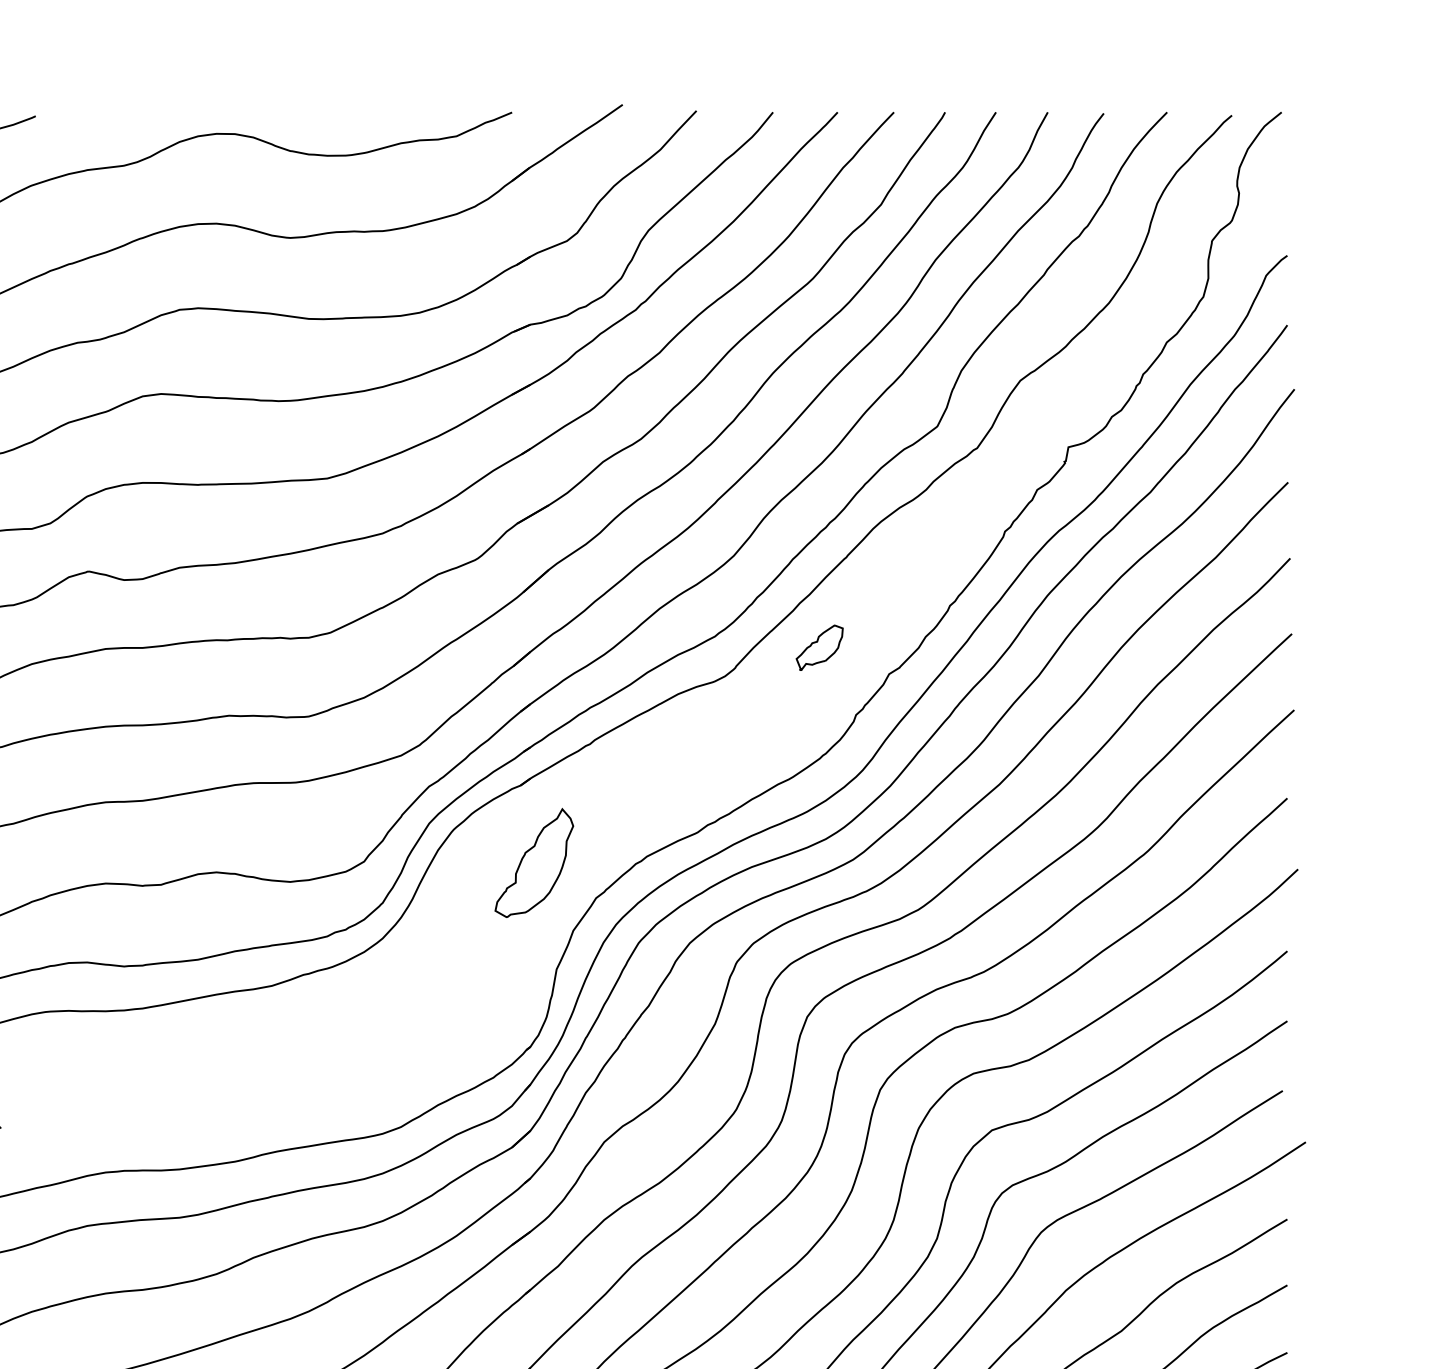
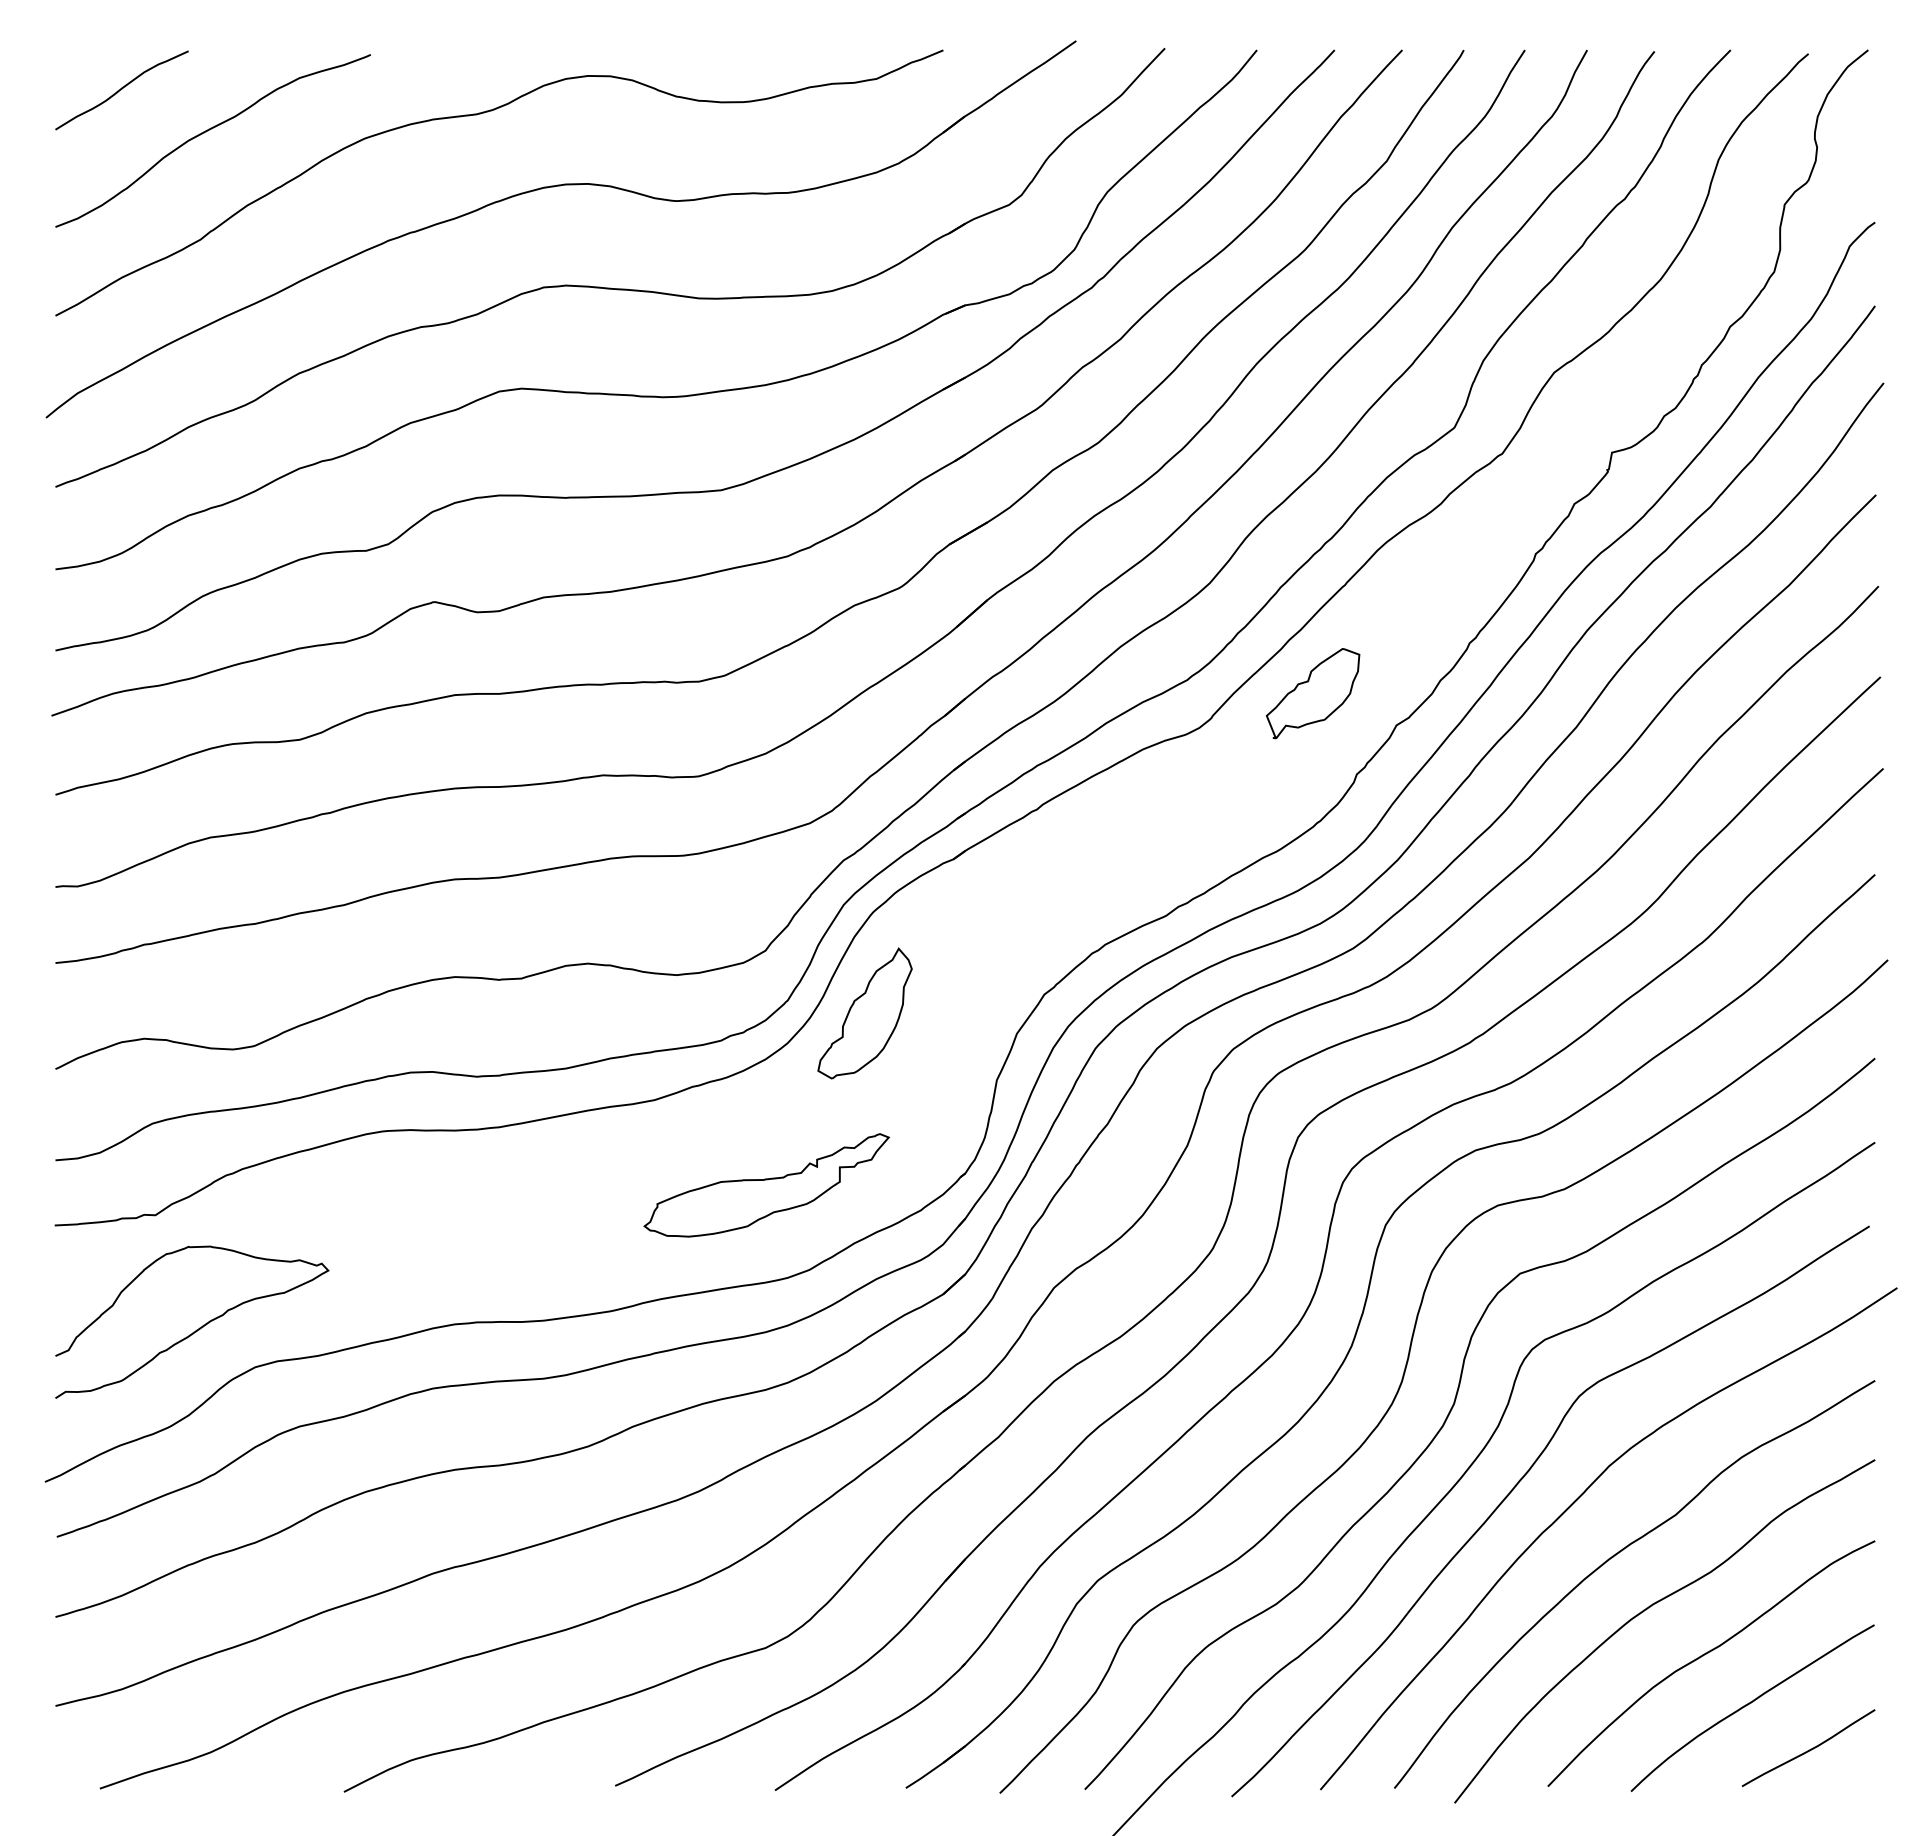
part: (819, 647) -> (1312, 693), size x1.67
part: (533, 863) -> (864, 1013), moved
part: (364, 1056) -> (766, 1185), added

